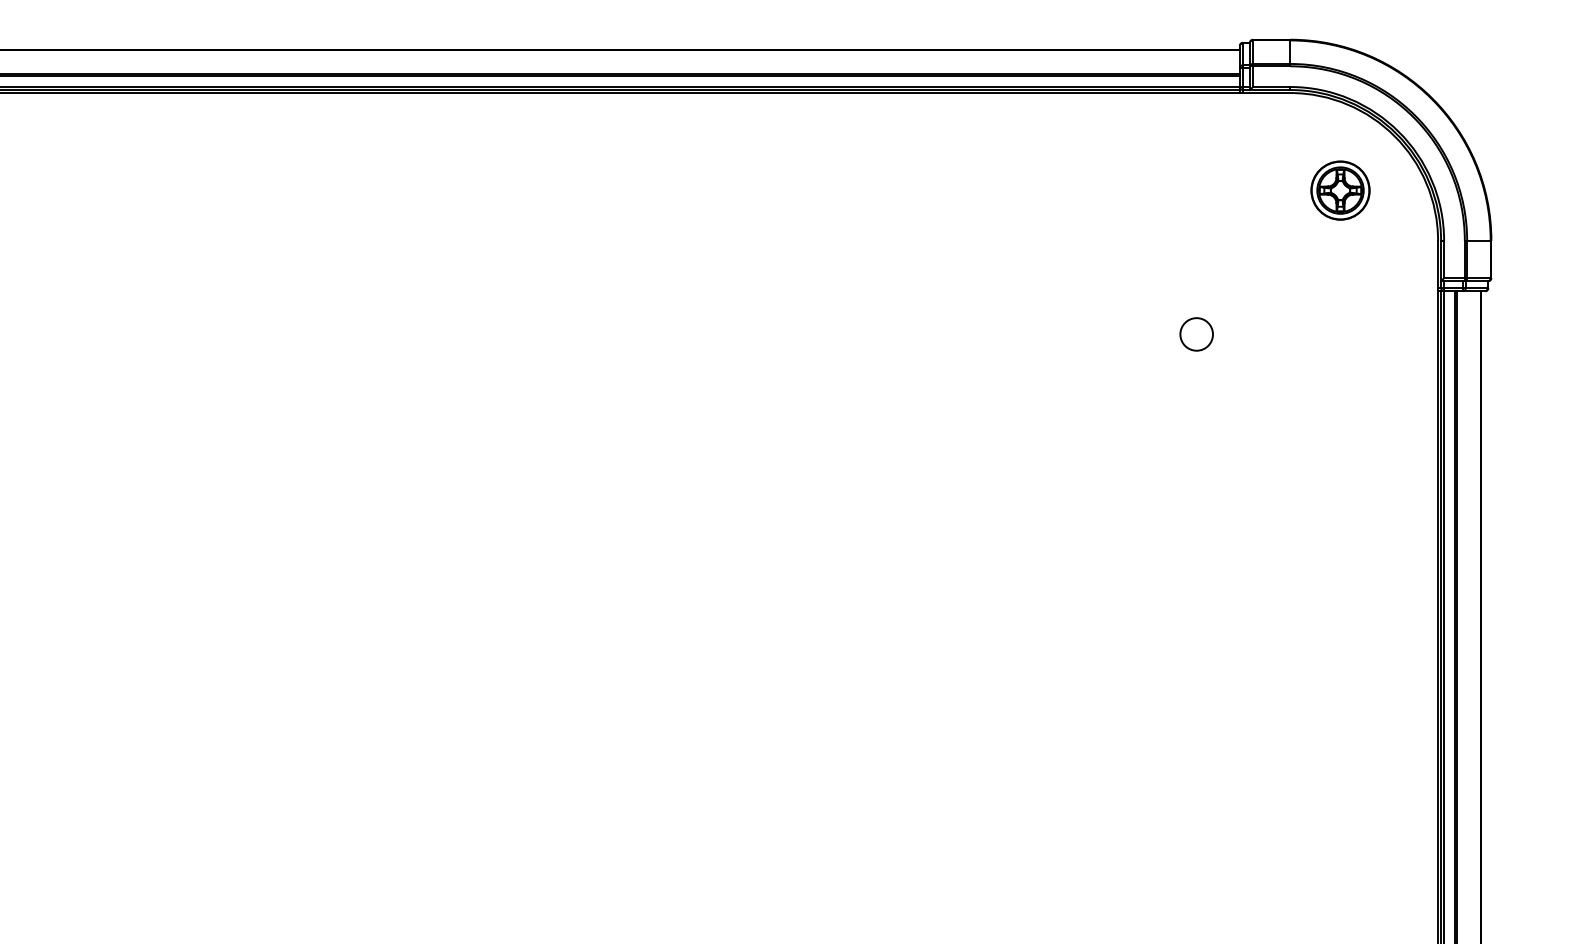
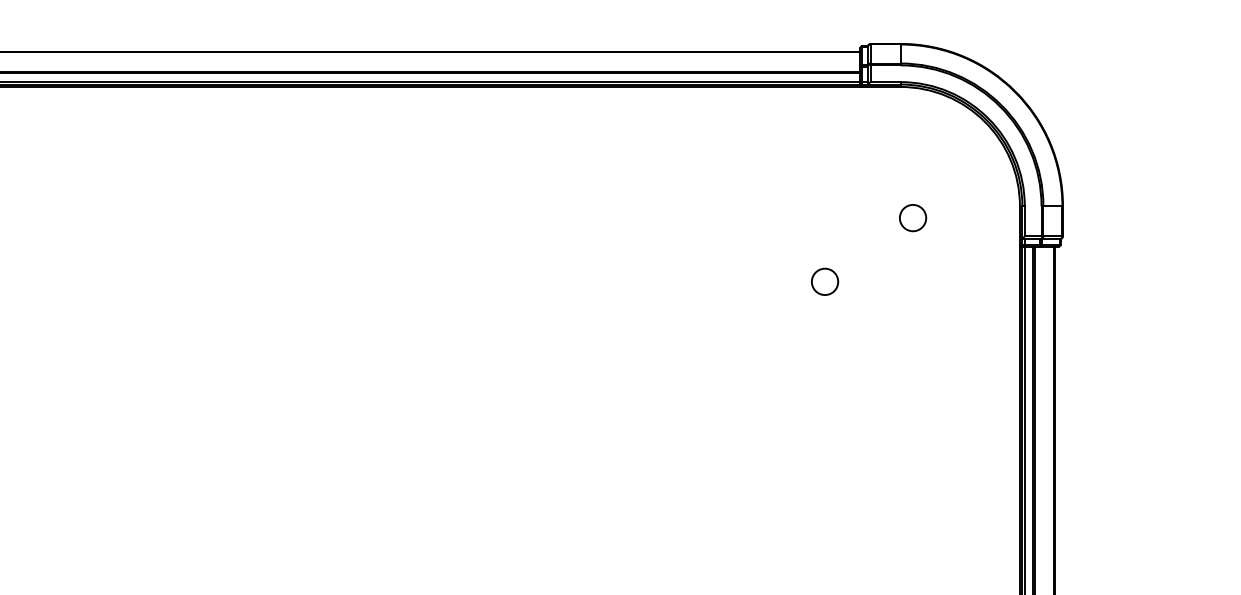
part: (1340, 190) -> (941, 165), removed
circle: (1305, 255) -> (912, 218), added

